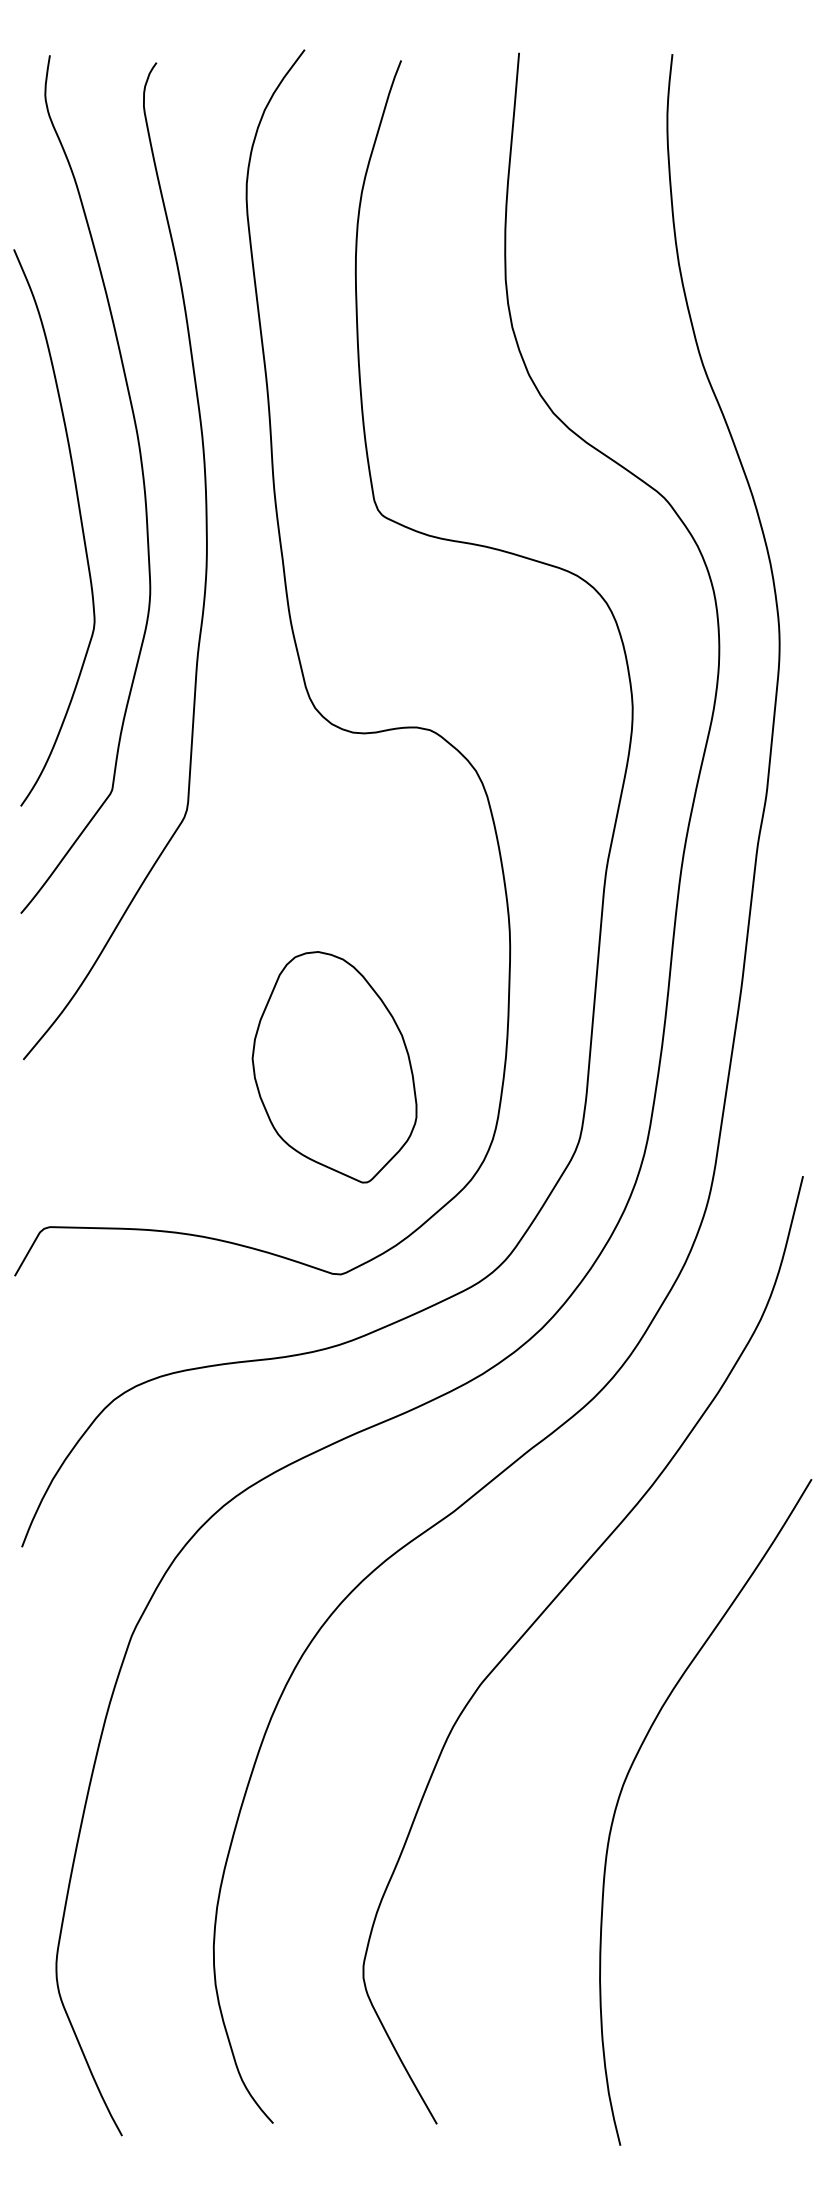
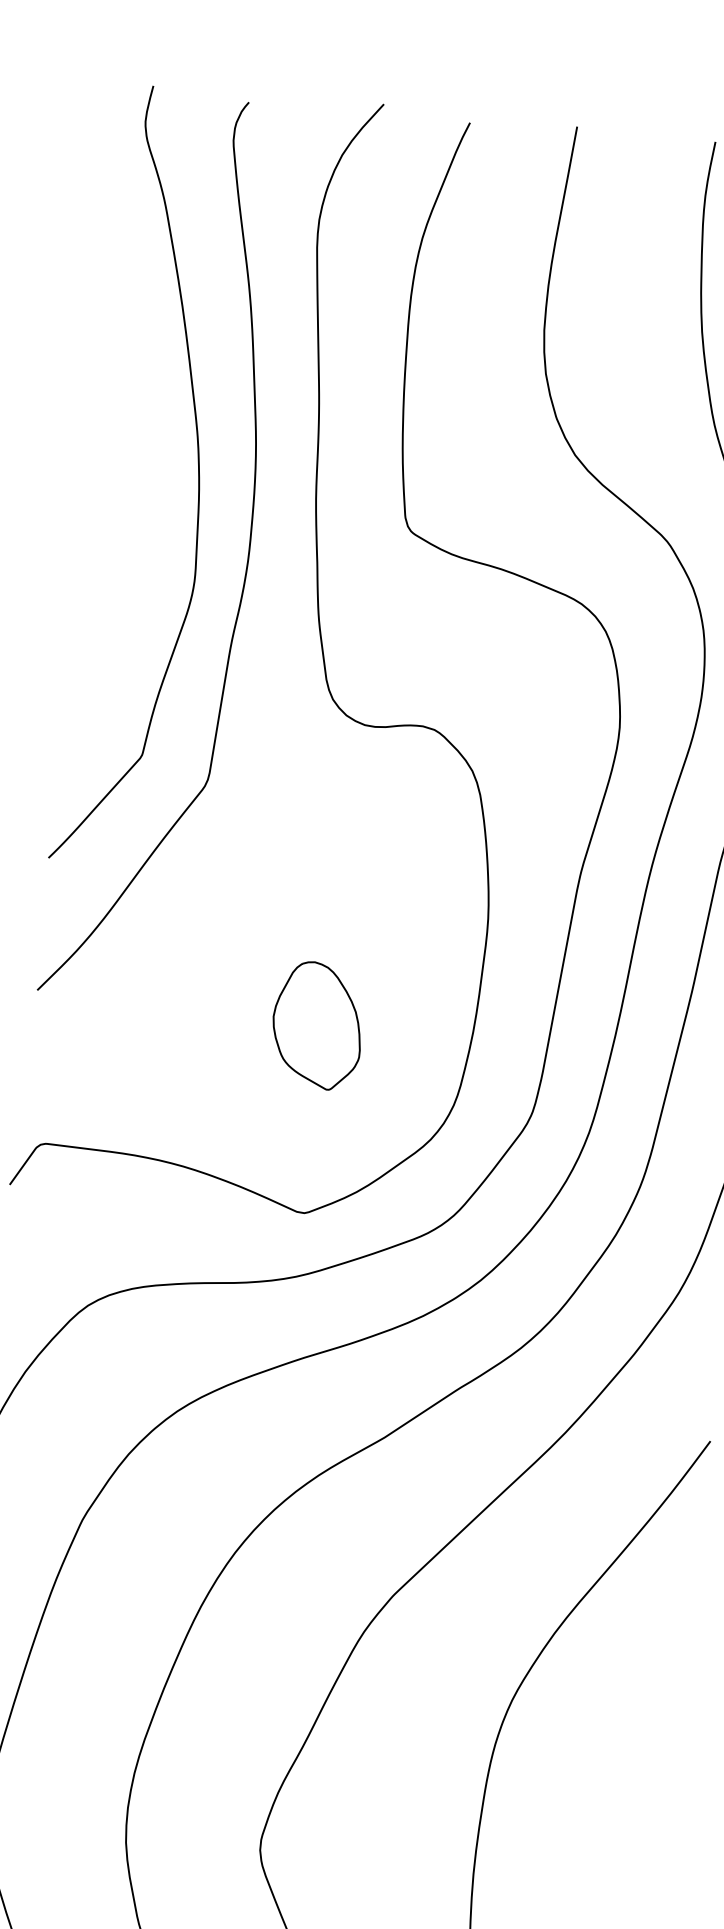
curve: (80, 523) -> (138, 511), removed
part: (334, 1067) -> (317, 1025), size x0.6

